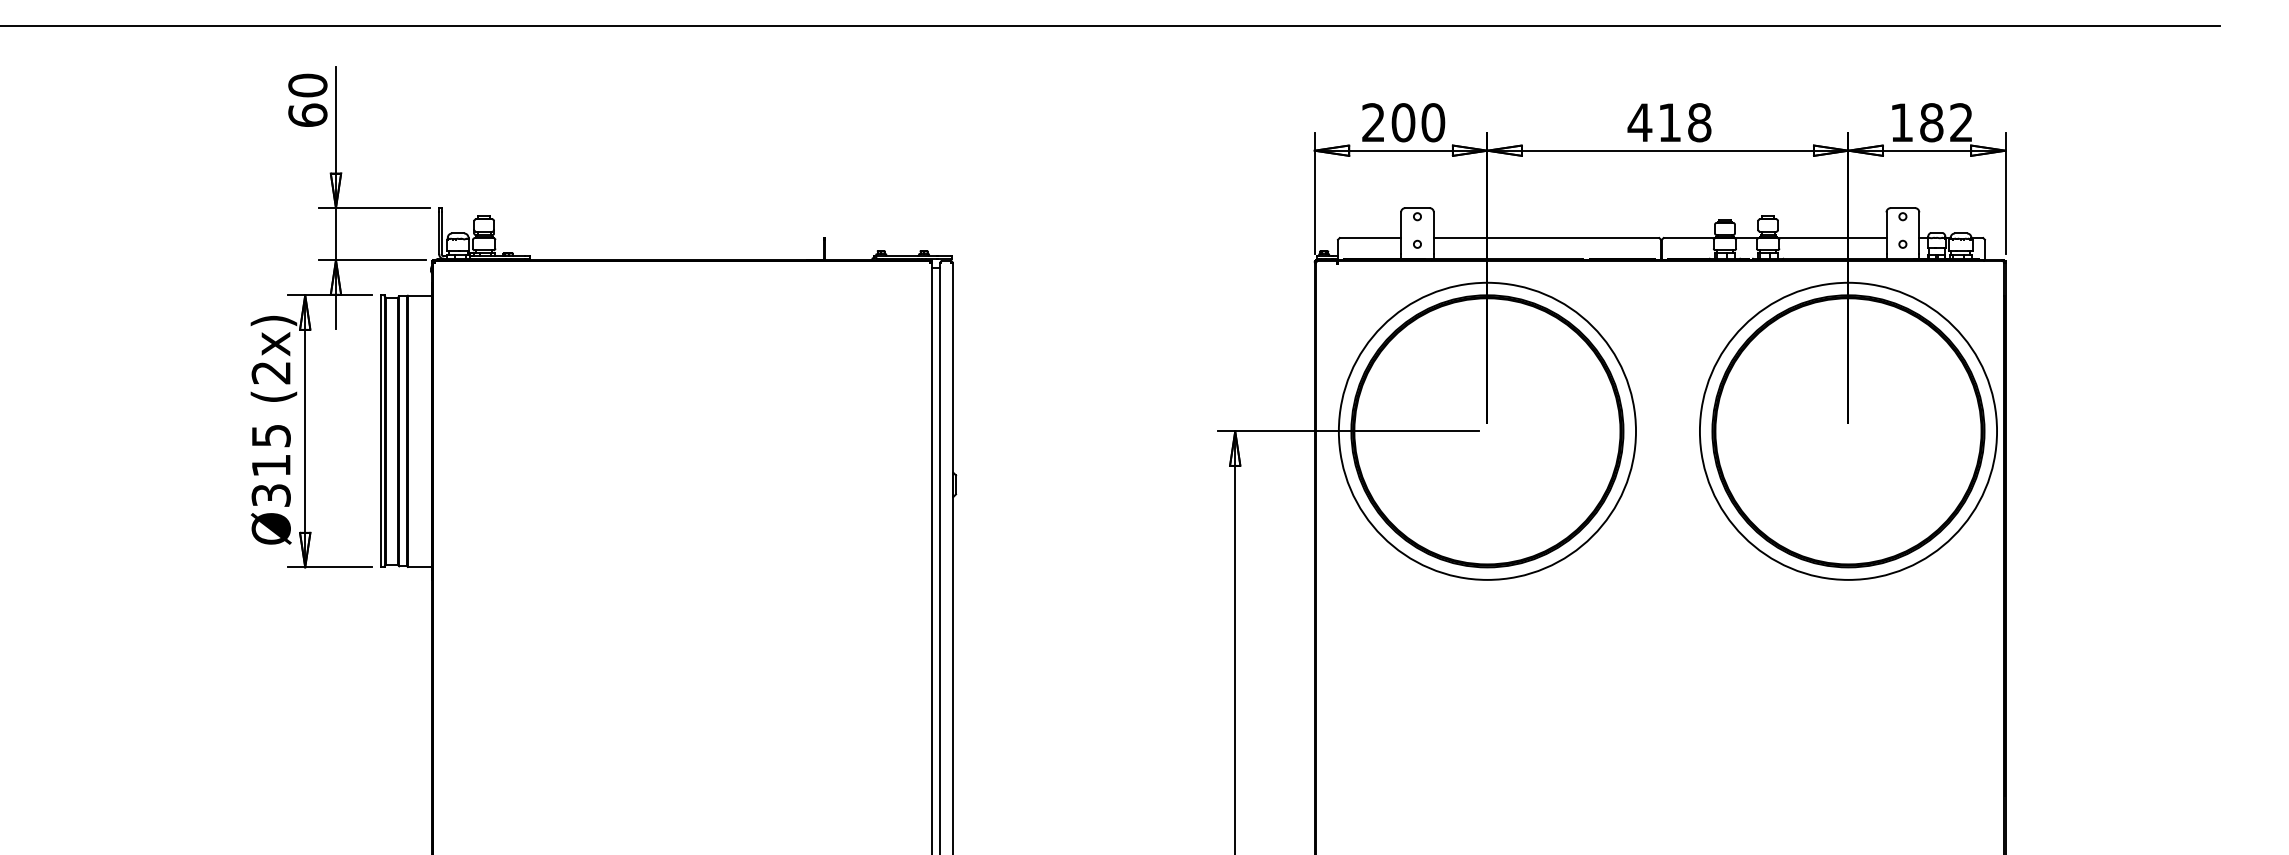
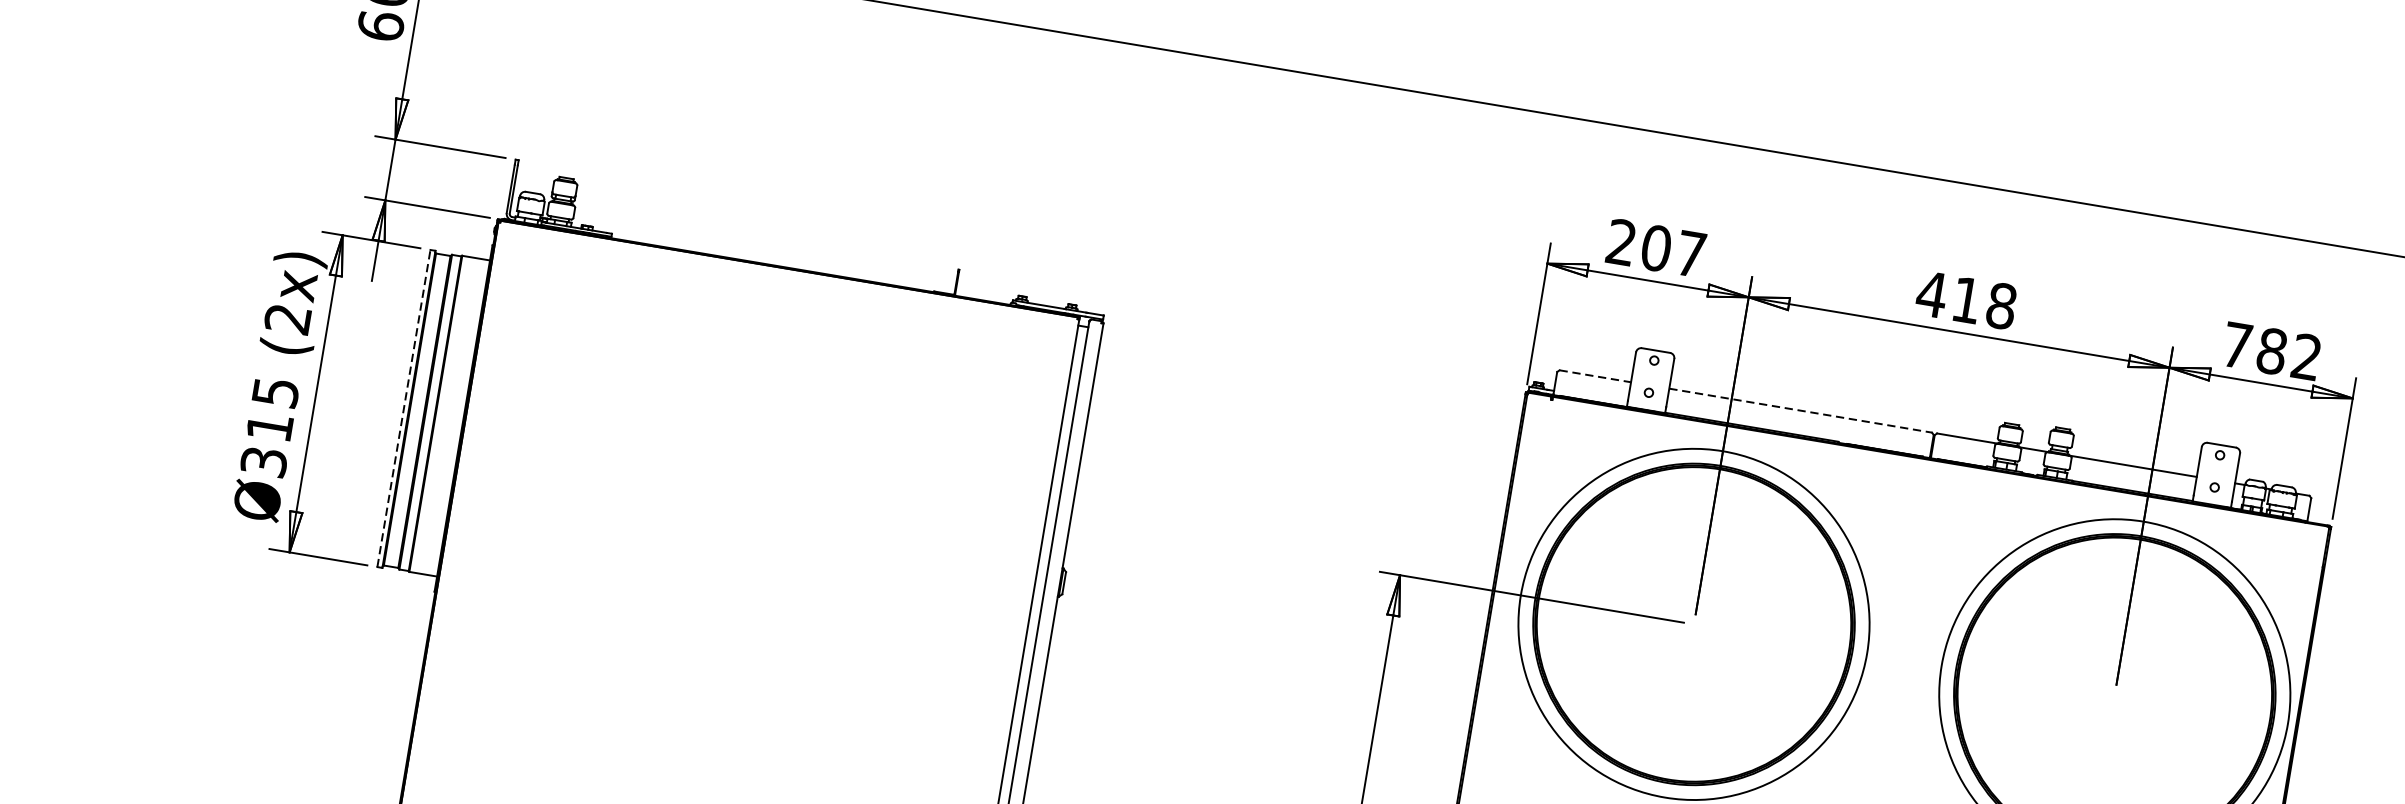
text: (1433, 122) -> (1691, 253), 200 -> 207
text: (1901, 122) -> (2236, 345), 182 -> 782
line: (1370, 238) -> (1595, 376), solid -> dashed
line: (1546, 238) -> (1800, 411), solid -> dashed
line: (380, 430) -> (404, 407), solid -> dashed

